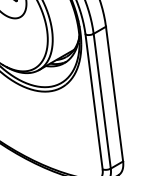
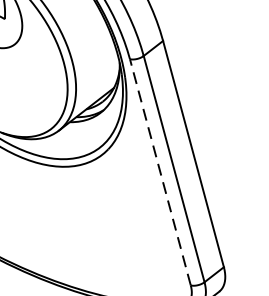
line: (94, 101) -> (160, 171), solid -> dashed

